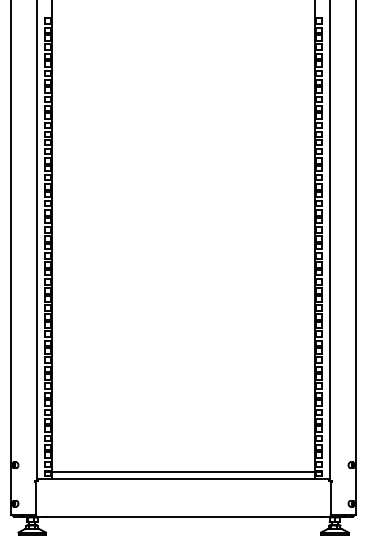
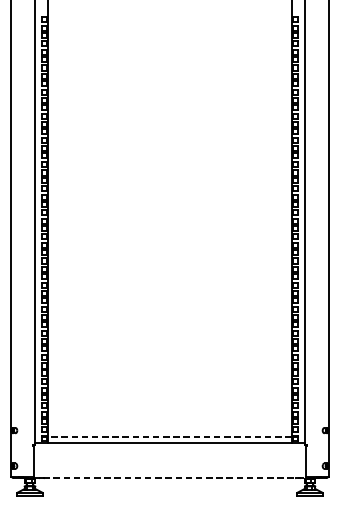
line: (183, 471) -> (170, 436), solid -> dashed
line: (183, 516) -> (170, 477), solid -> dashed

